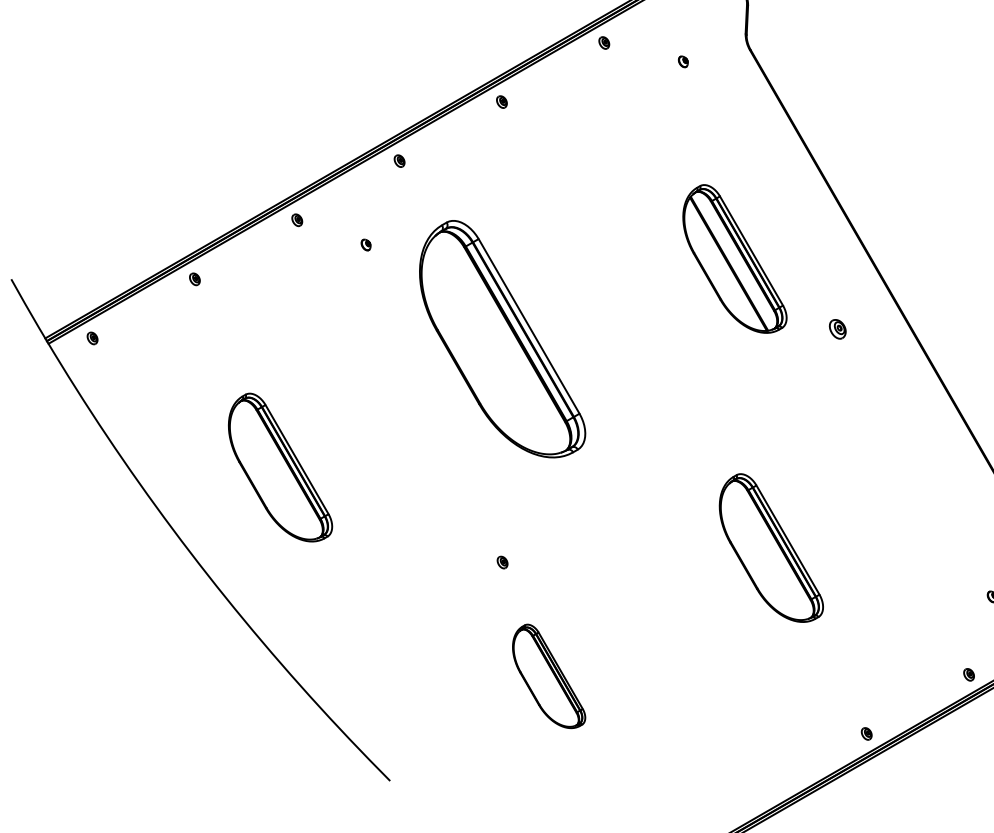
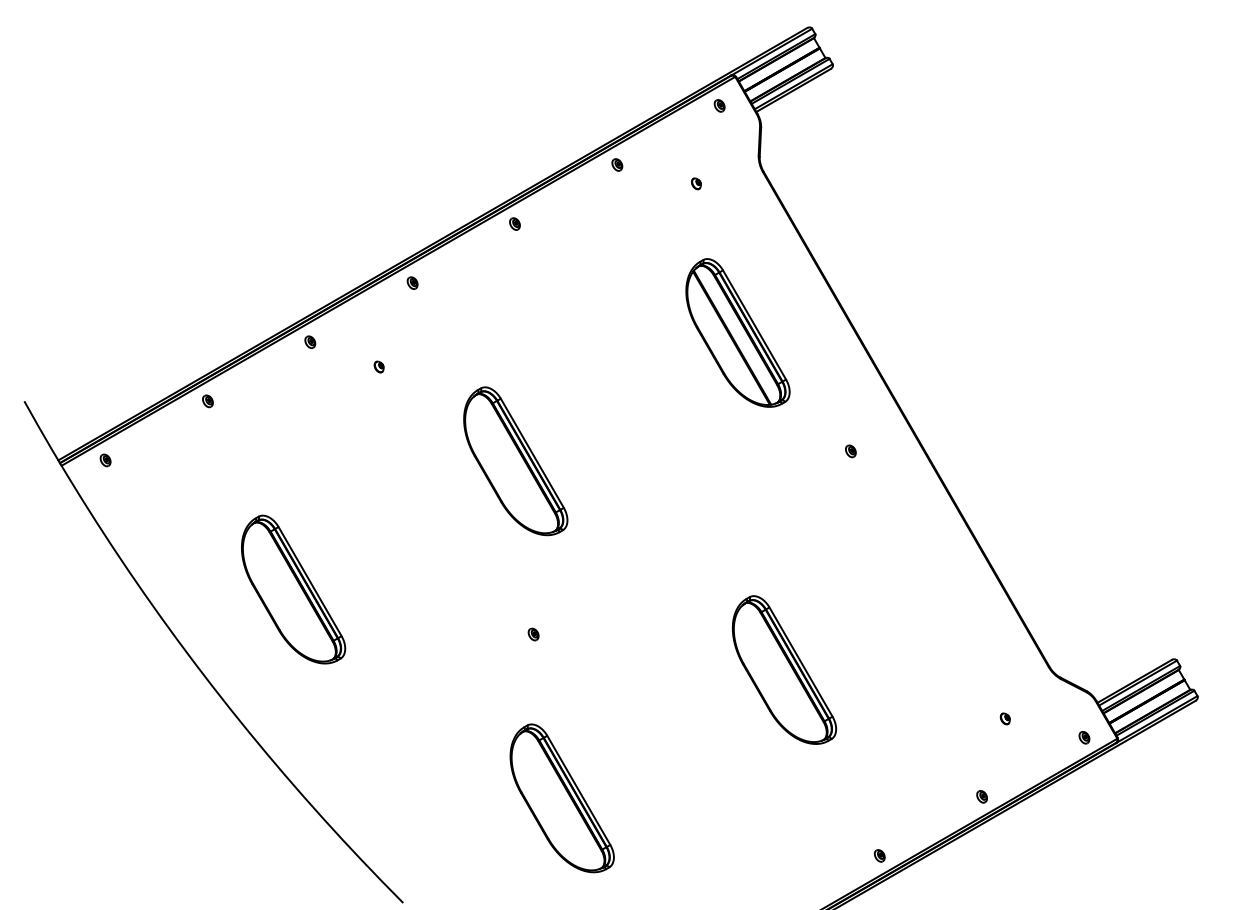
part: (734, 258) -> (737, 332), moved
part: (837, 329) -> (850, 451), size x0.62
part: (502, 339) -> (515, 461), size x0.62
part: (502, 562) -> (533, 634), moved
part: (548, 676) -> (561, 798), size x1.43

